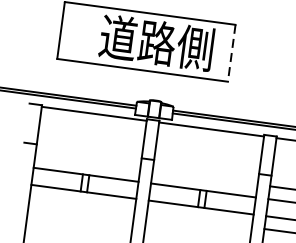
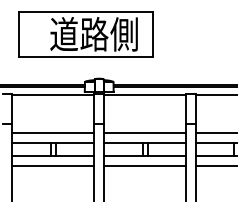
line: (231, 54) -> (152, 35), dashed -> solid
line: (88, 161) -> (53, 132), added
line: (204, 177) -> (144, 132), added
line: (82, 205) -> (53, 166), added
line: (198, 220) -> (144, 166), added

